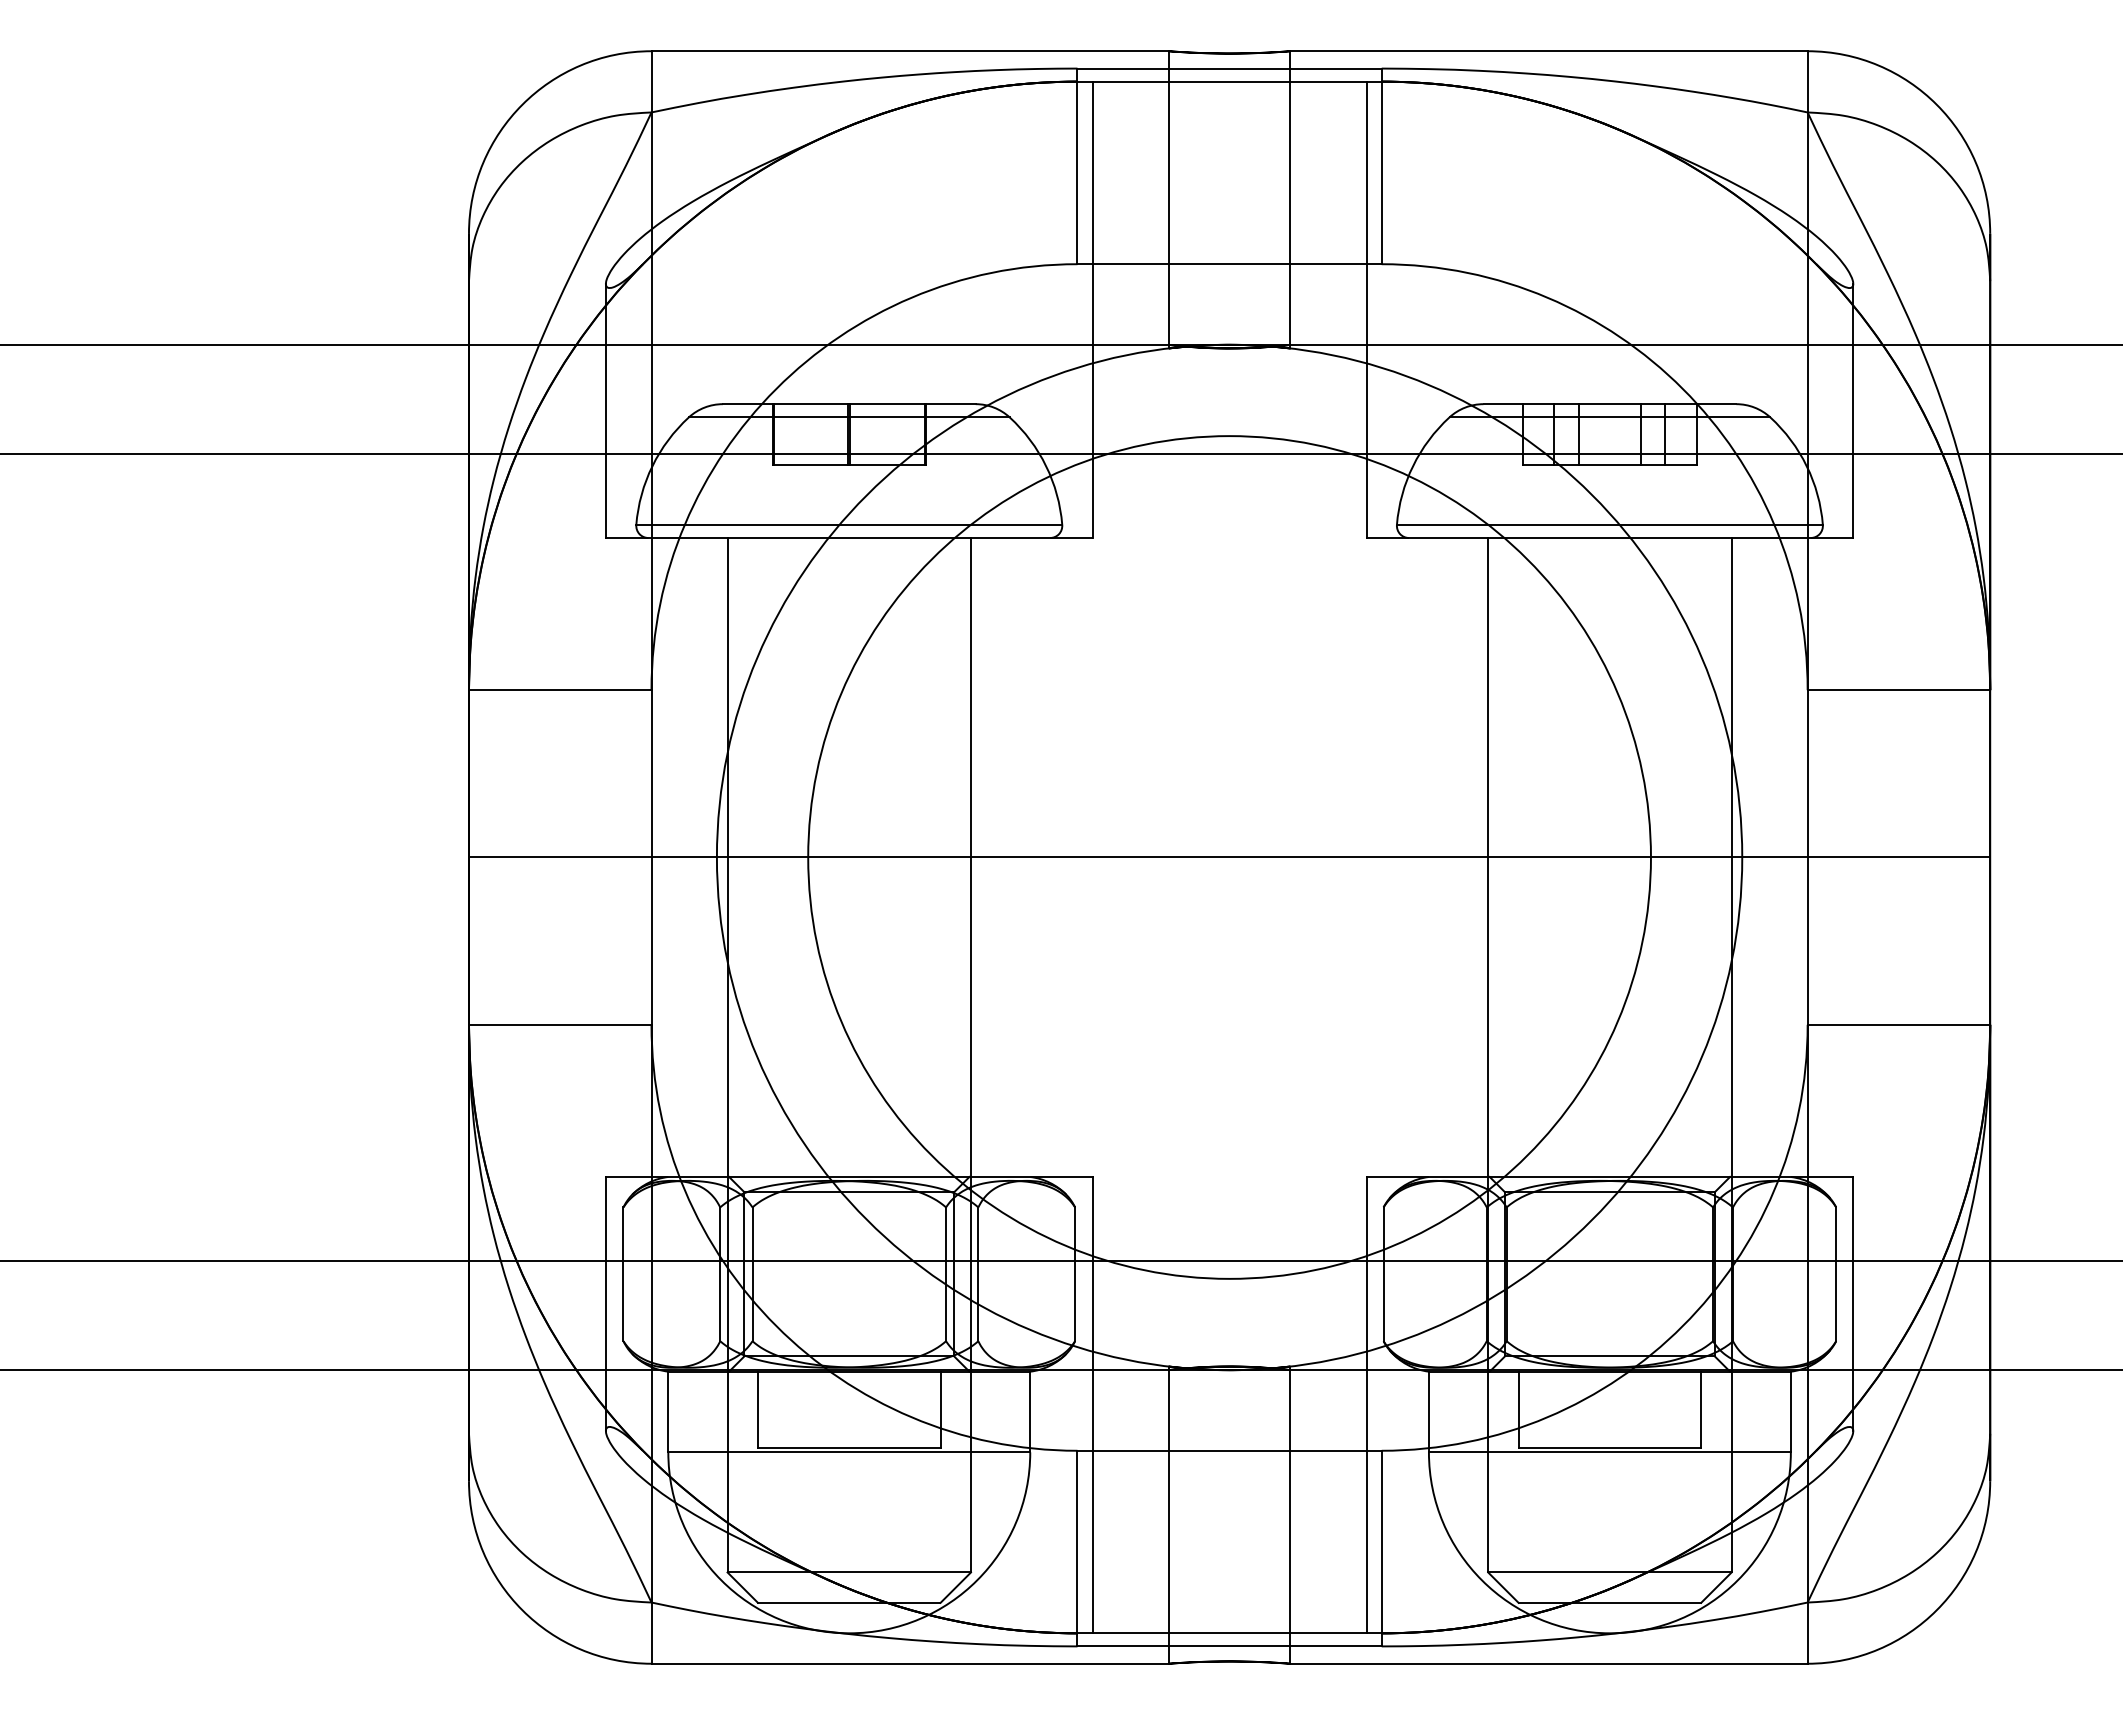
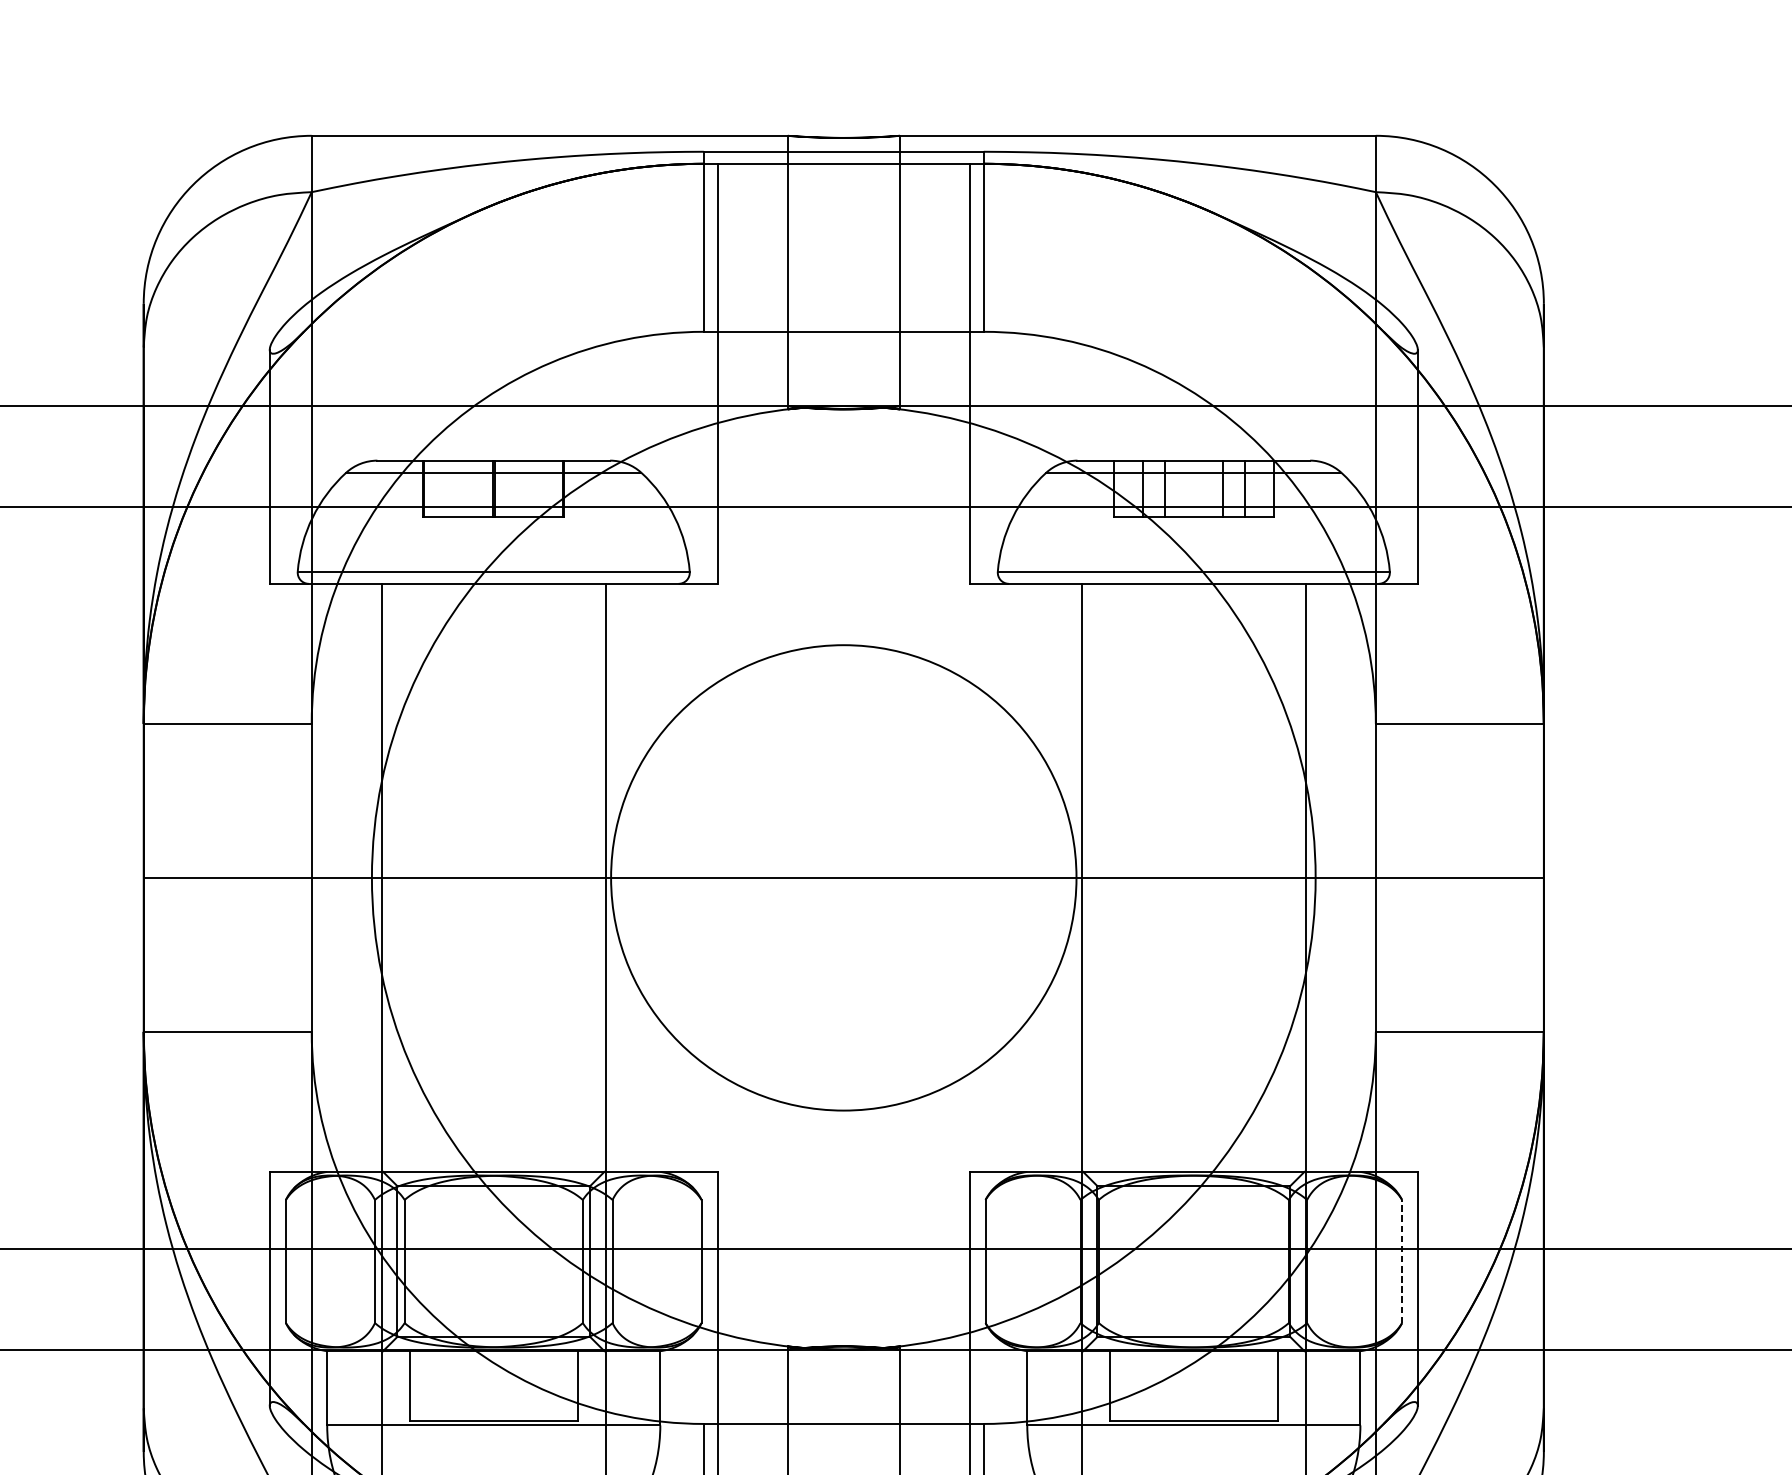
circle: (1229, 857) -> (843, 877), size x0.6
line: (1836, 1274) -> (1402, 1261), solid -> dashed

